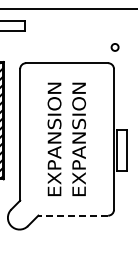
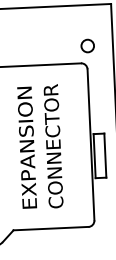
circle: (114, 47) -> (87, 46), size x1.67
text: (79, 138) -> (53, 145), EXPANSION -> CONNECTOR
line: (73, 215) -> (51, 228), dashed -> solid

